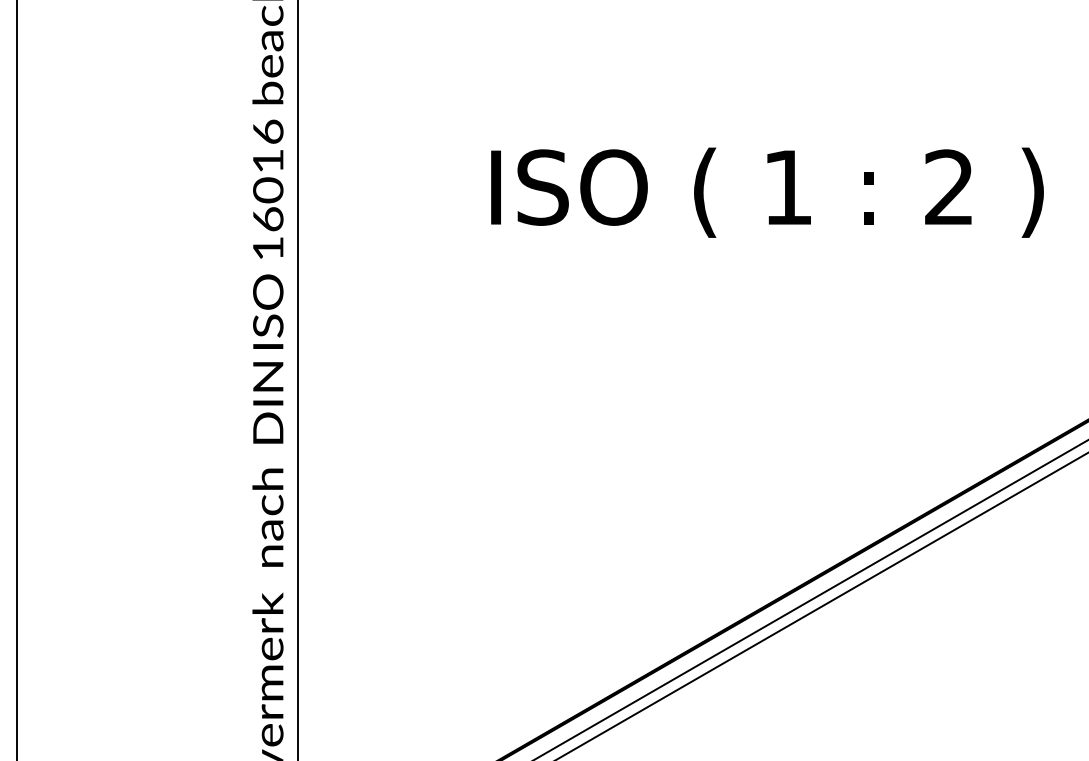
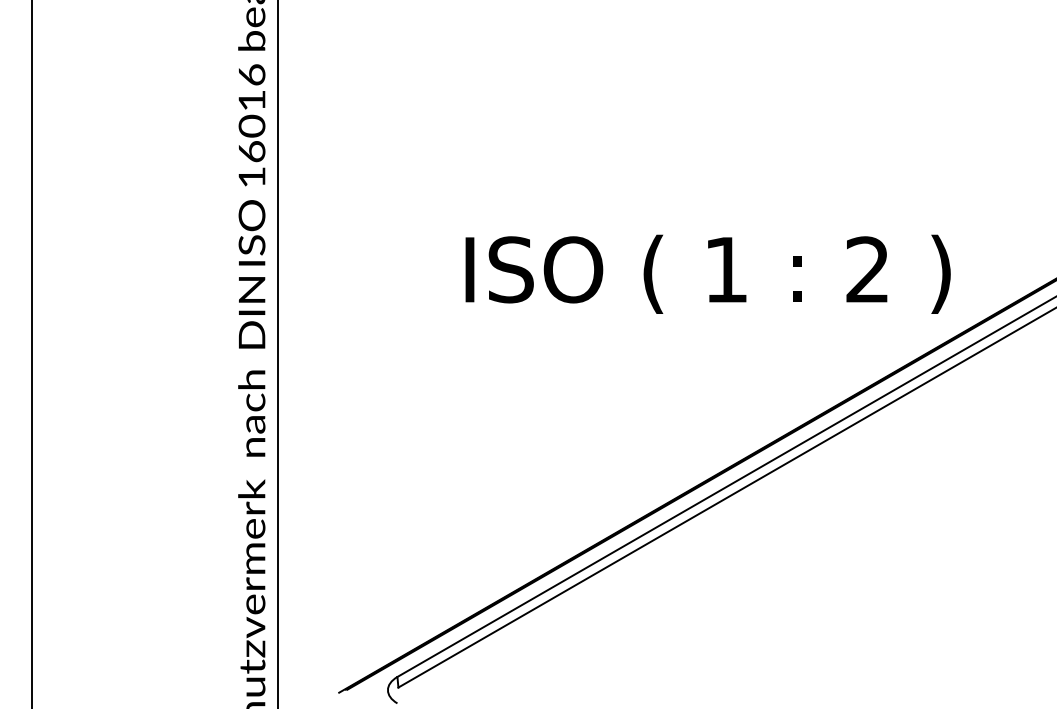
text: (766, 191) -> (707, 273), moved

